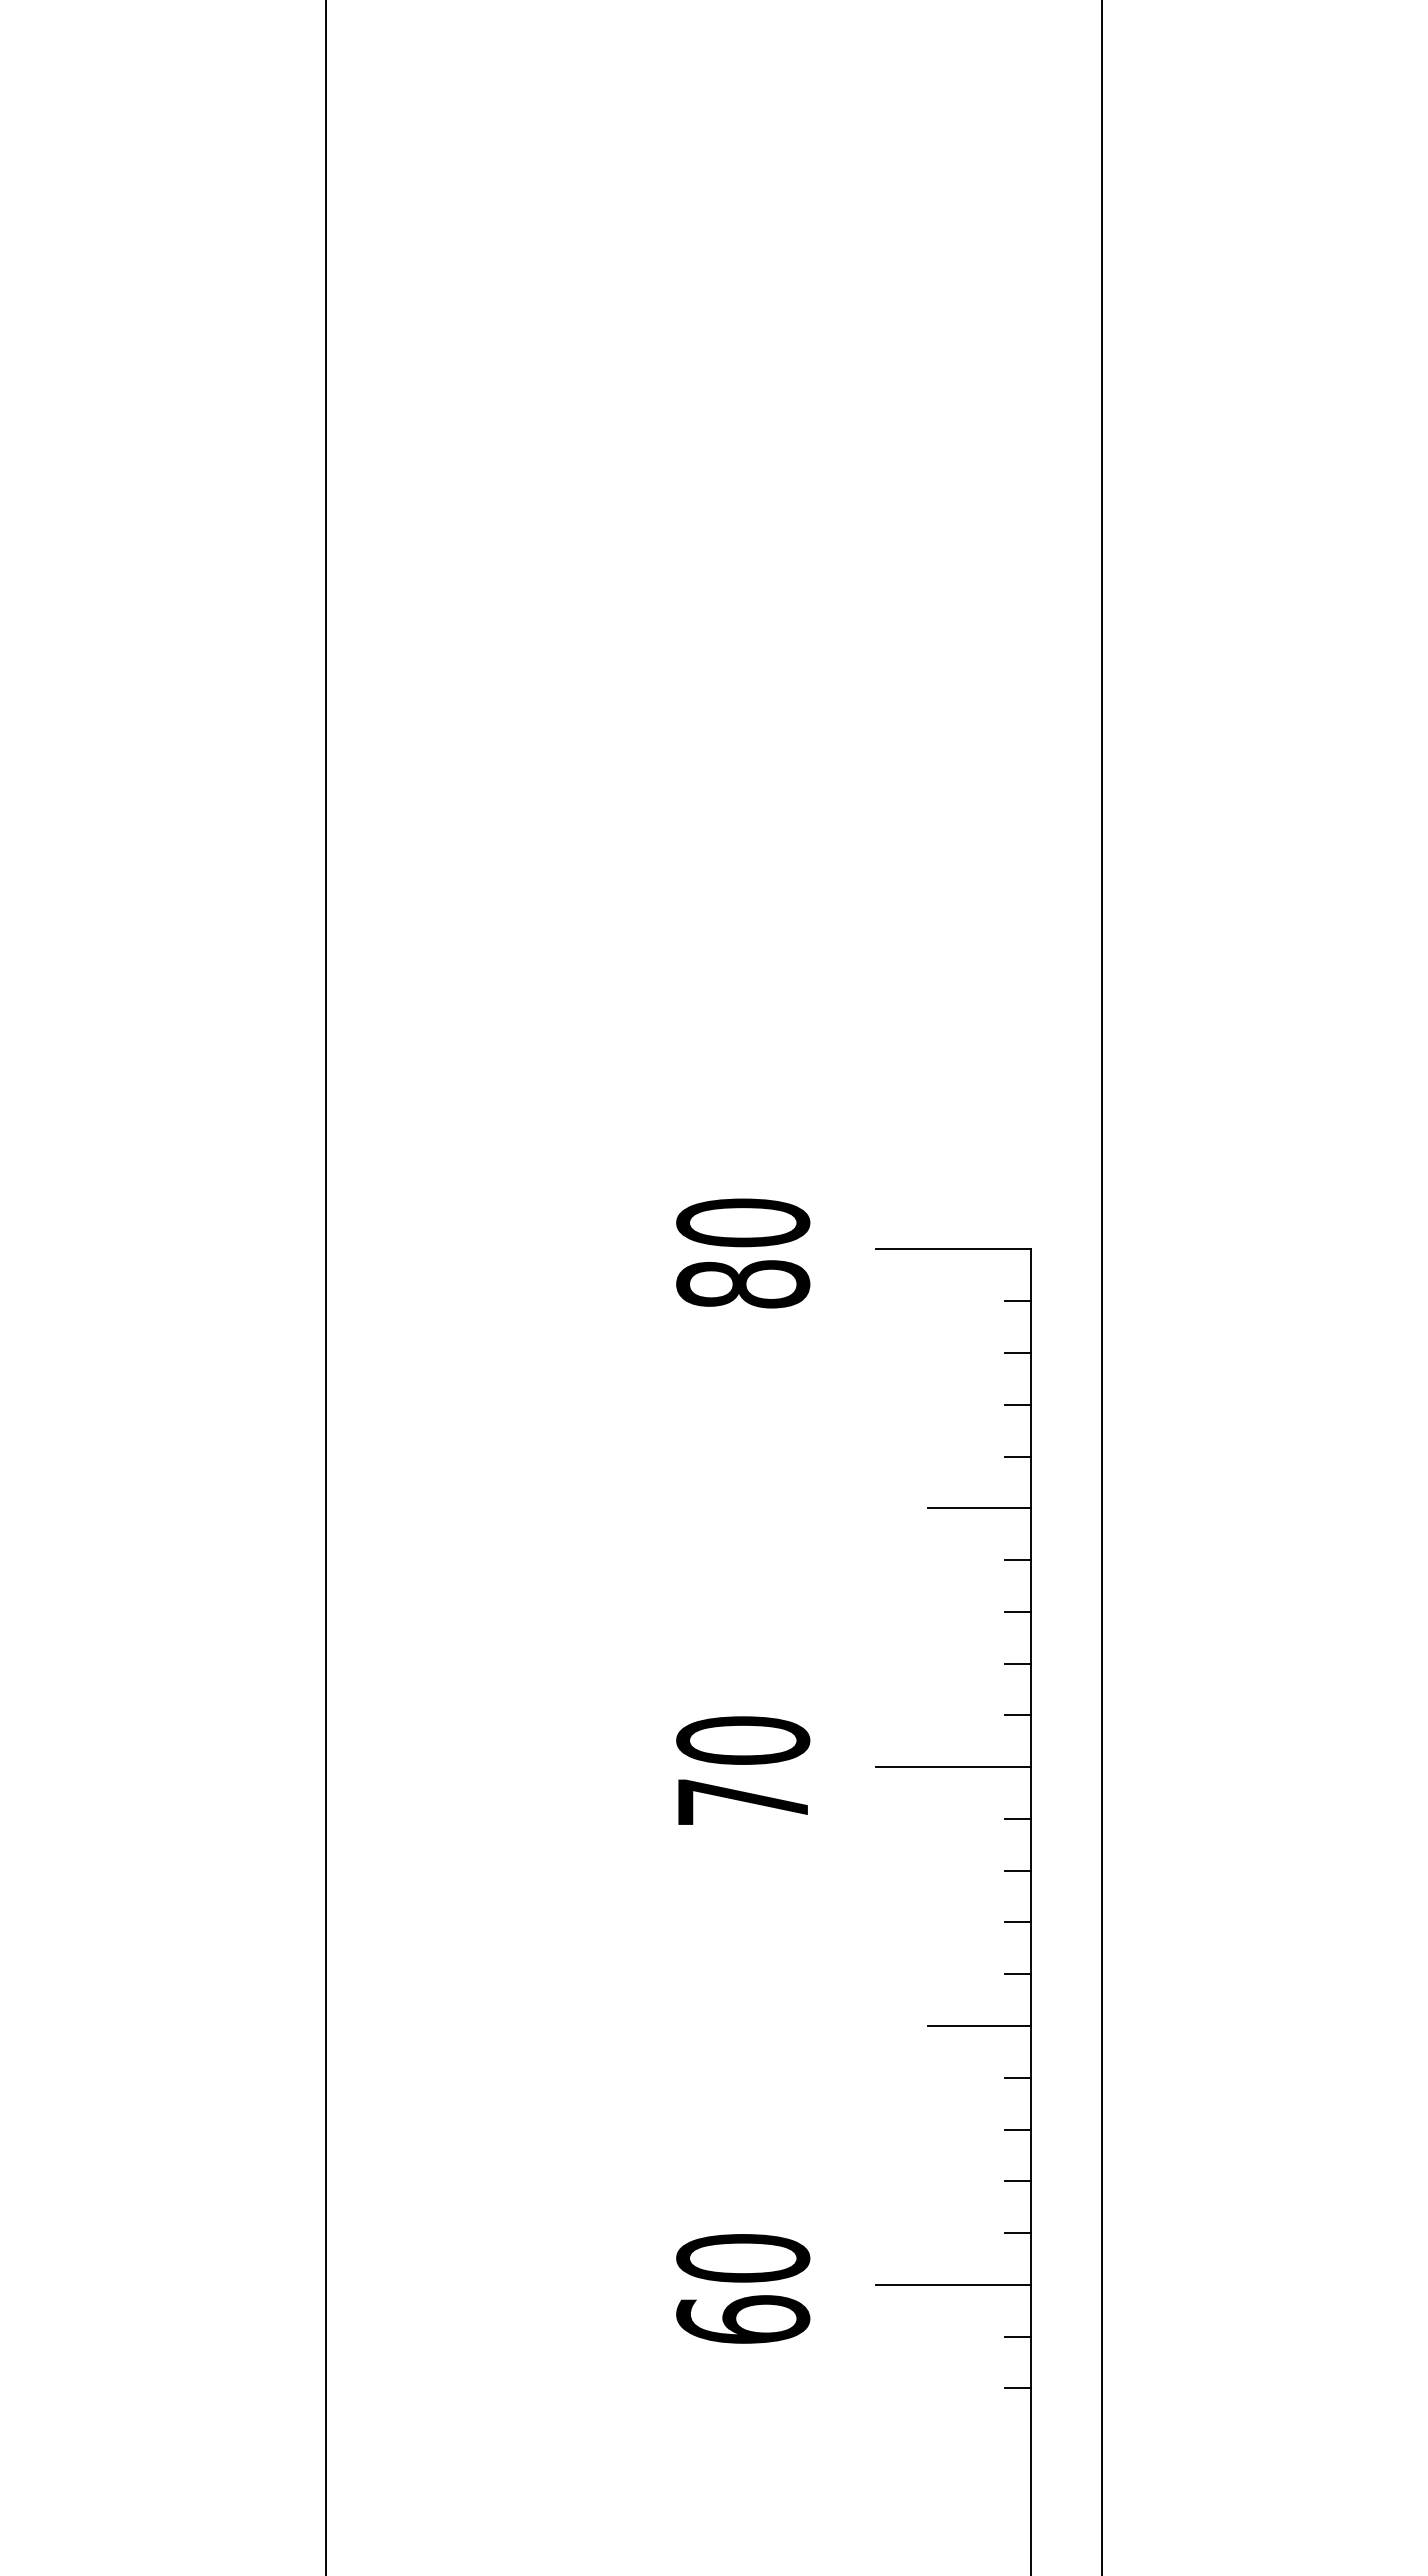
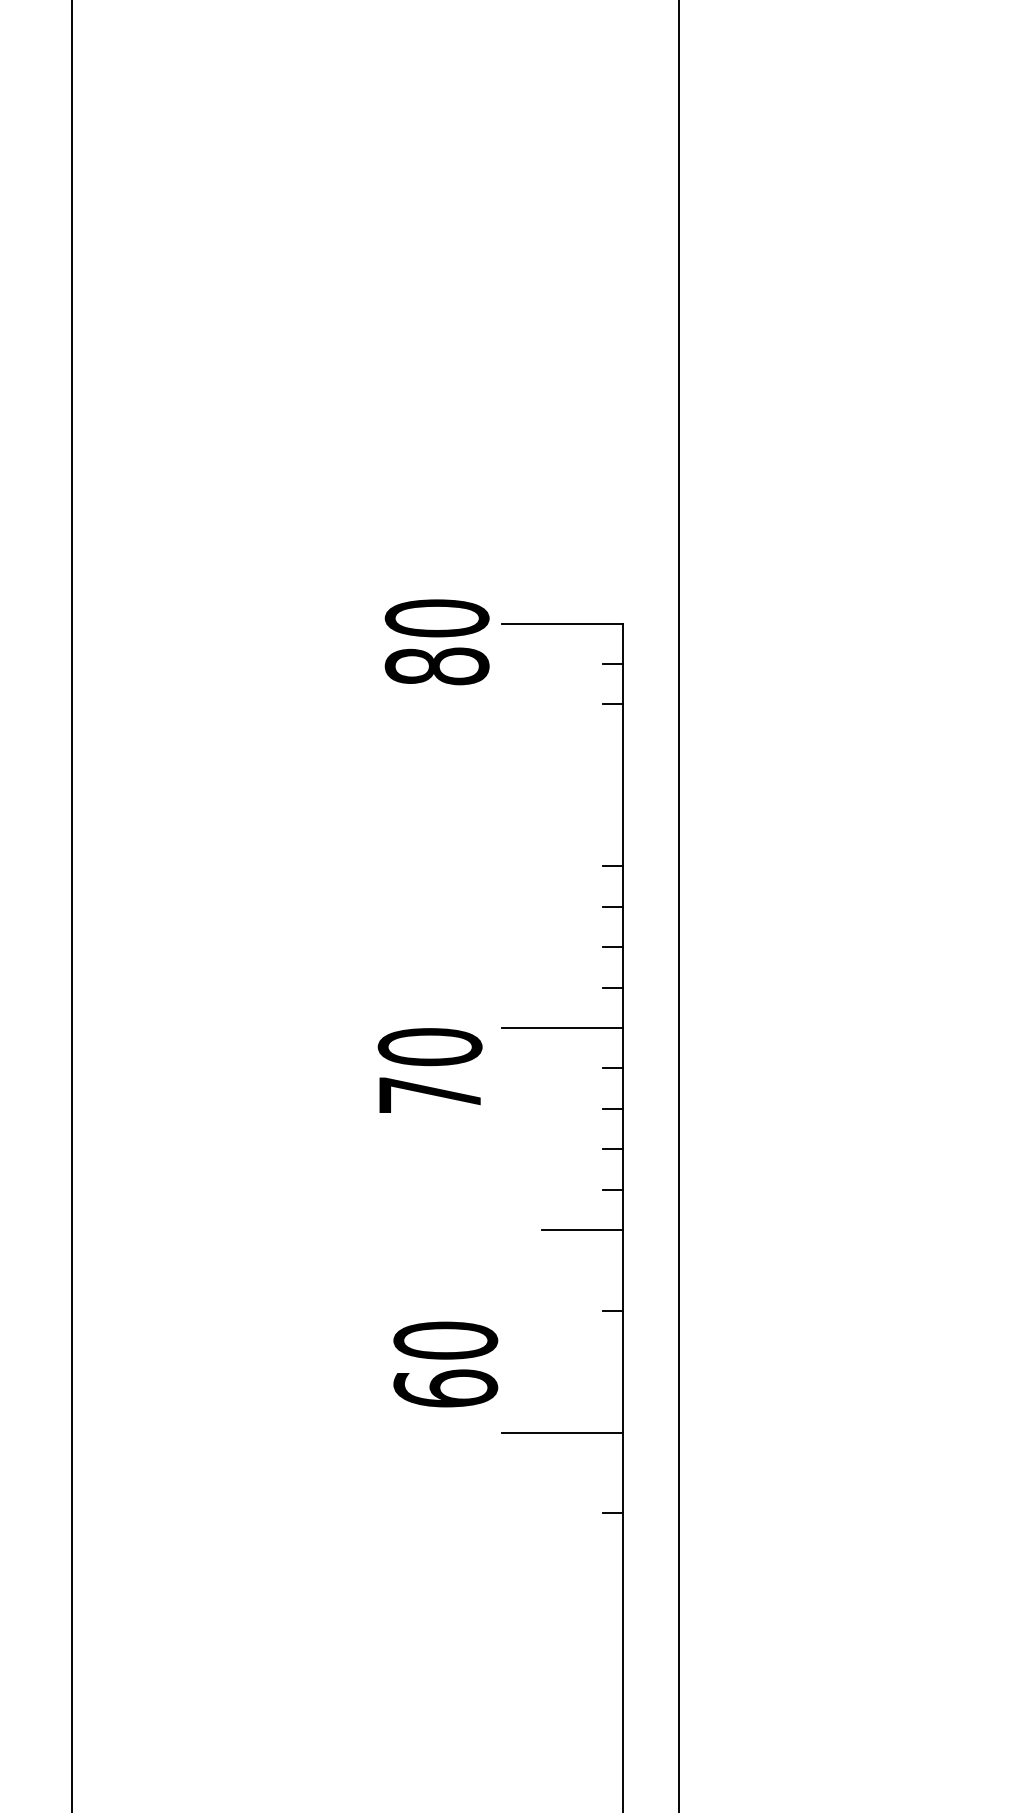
text: (743, 1253) -> (437, 642), moved
line: (1018, 1404) -> (613, 744), removed
line: (1018, 1456) -> (613, 785), removed
line: (979, 1508) -> (582, 825), removed
text: (743, 1770) -> (430, 1070), moved
line: (1018, 2077) -> (613, 1270), removed
line: (1018, 2181) -> (613, 1351), removed
line: (1018, 2233) -> (613, 1392), removed
text: (743, 2288) -> (446, 1364), moved
line: (1018, 2336) -> (613, 1472), removed

